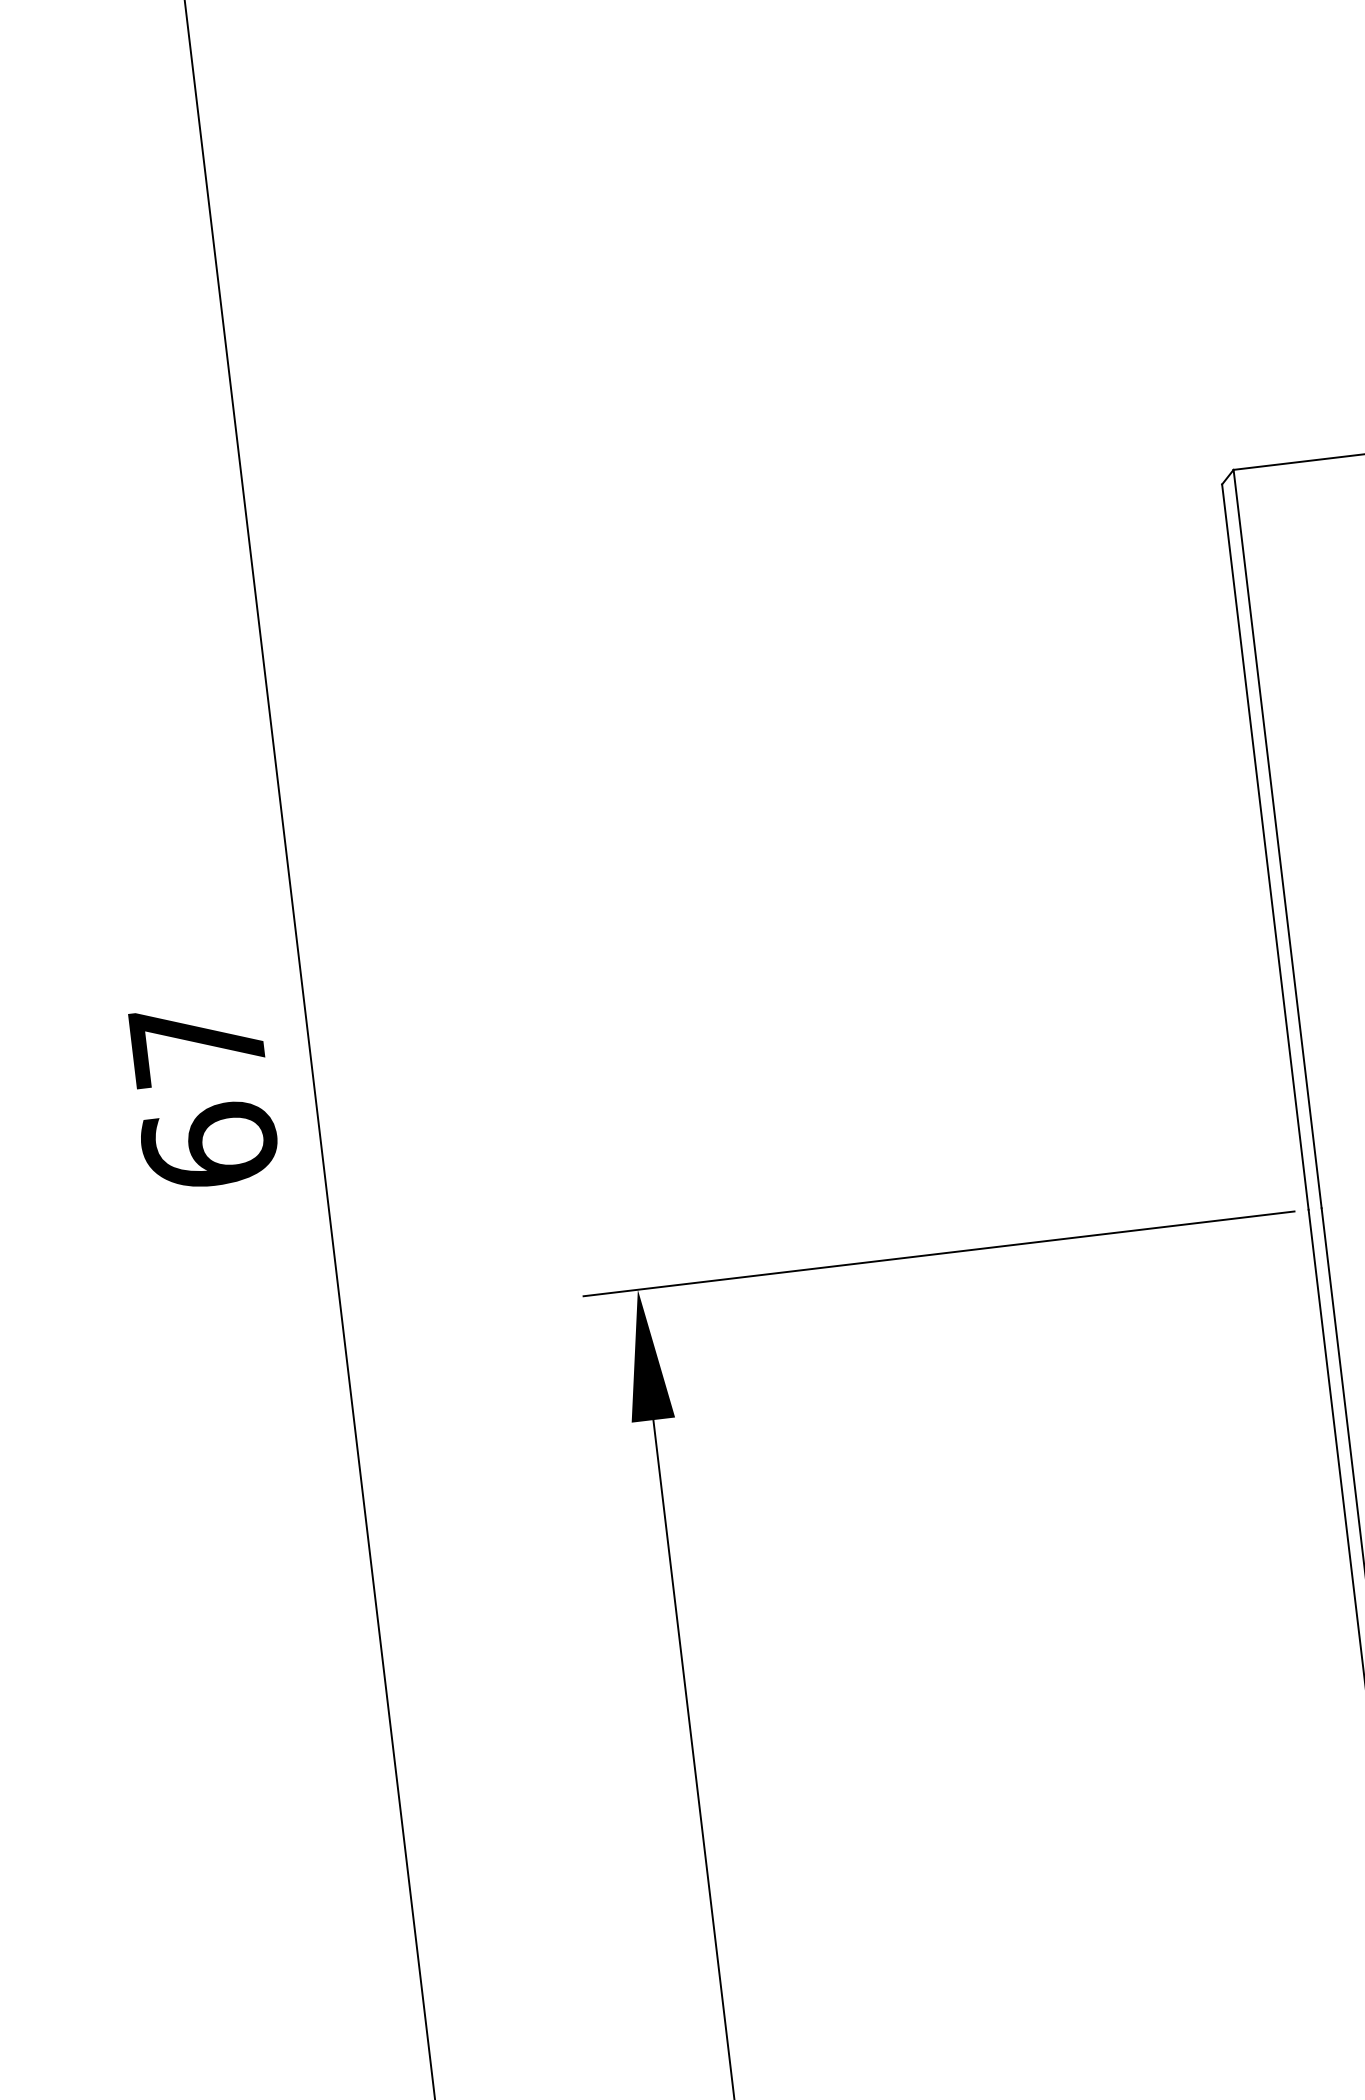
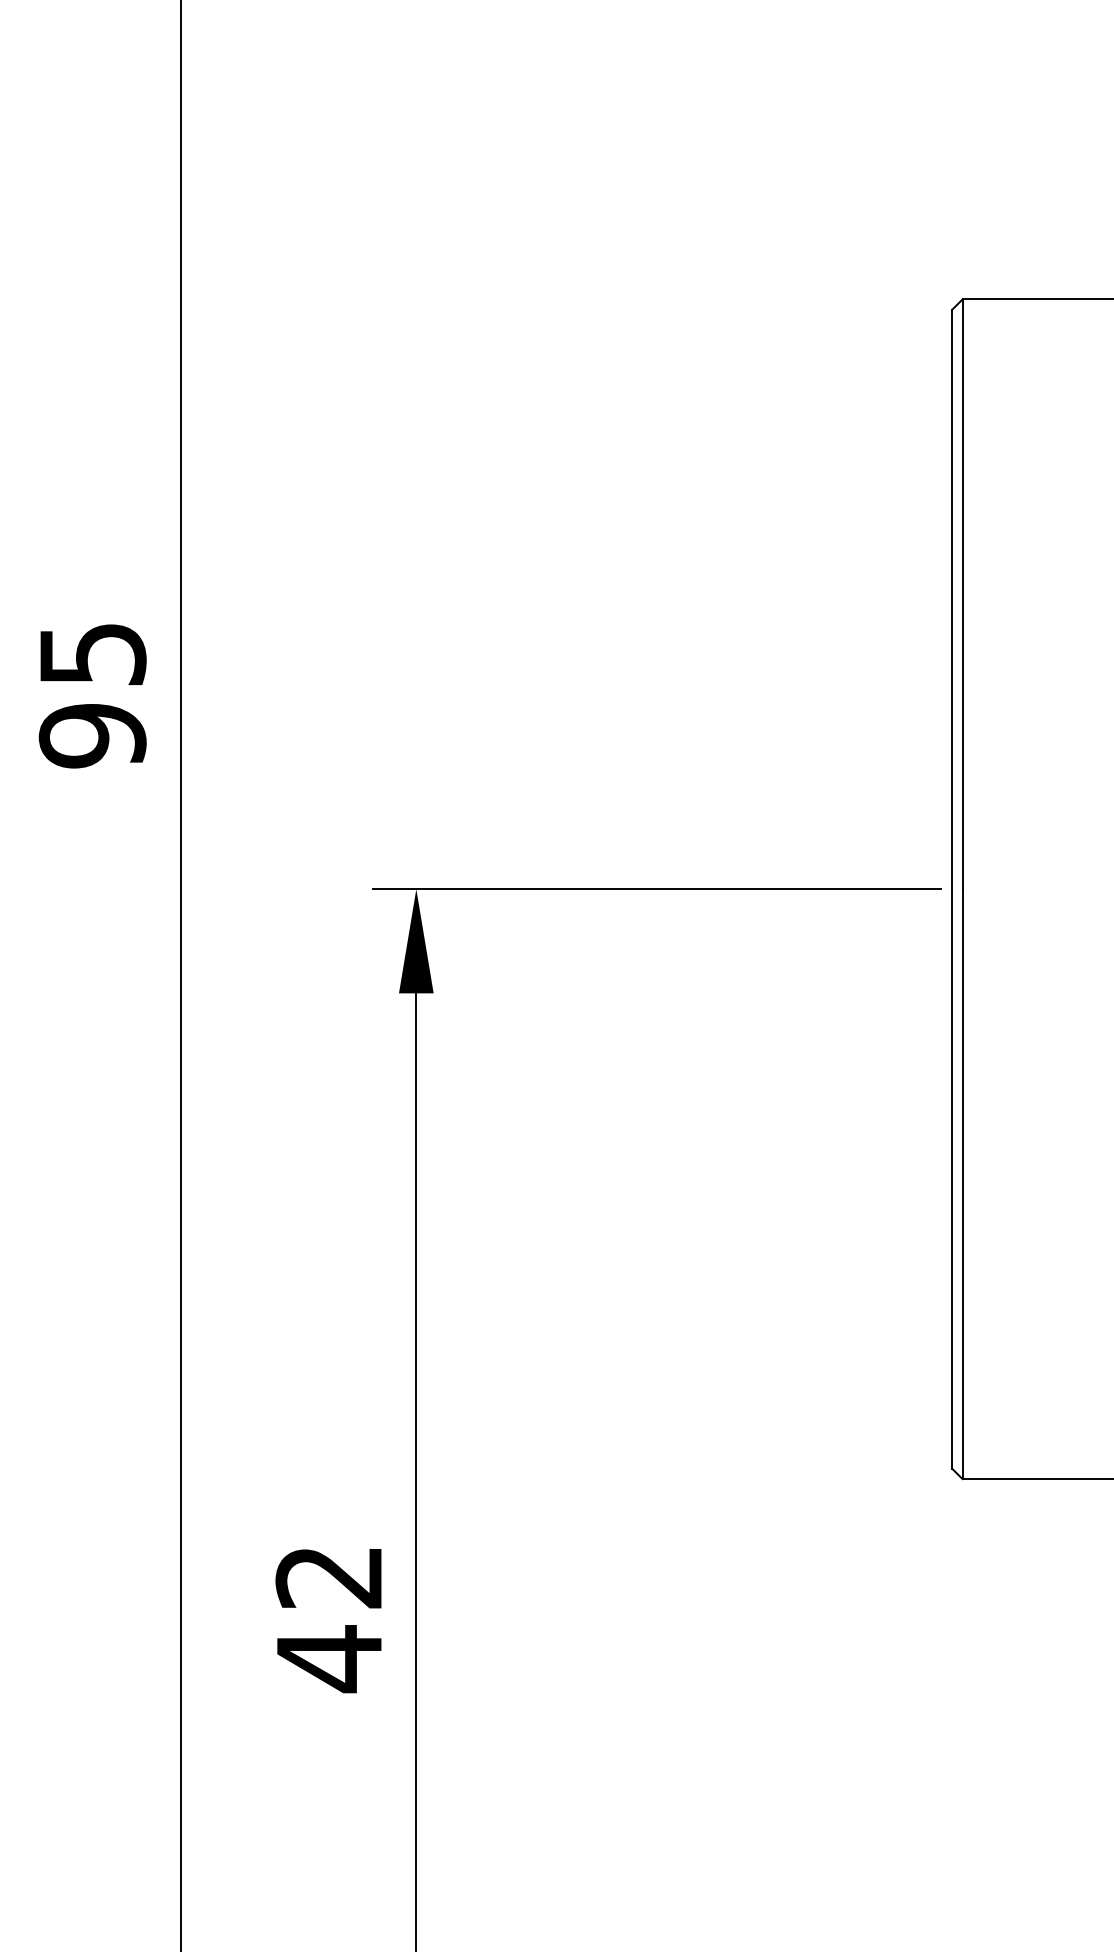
text: (203, 1096) -> (92, 696), 67 -> 95

